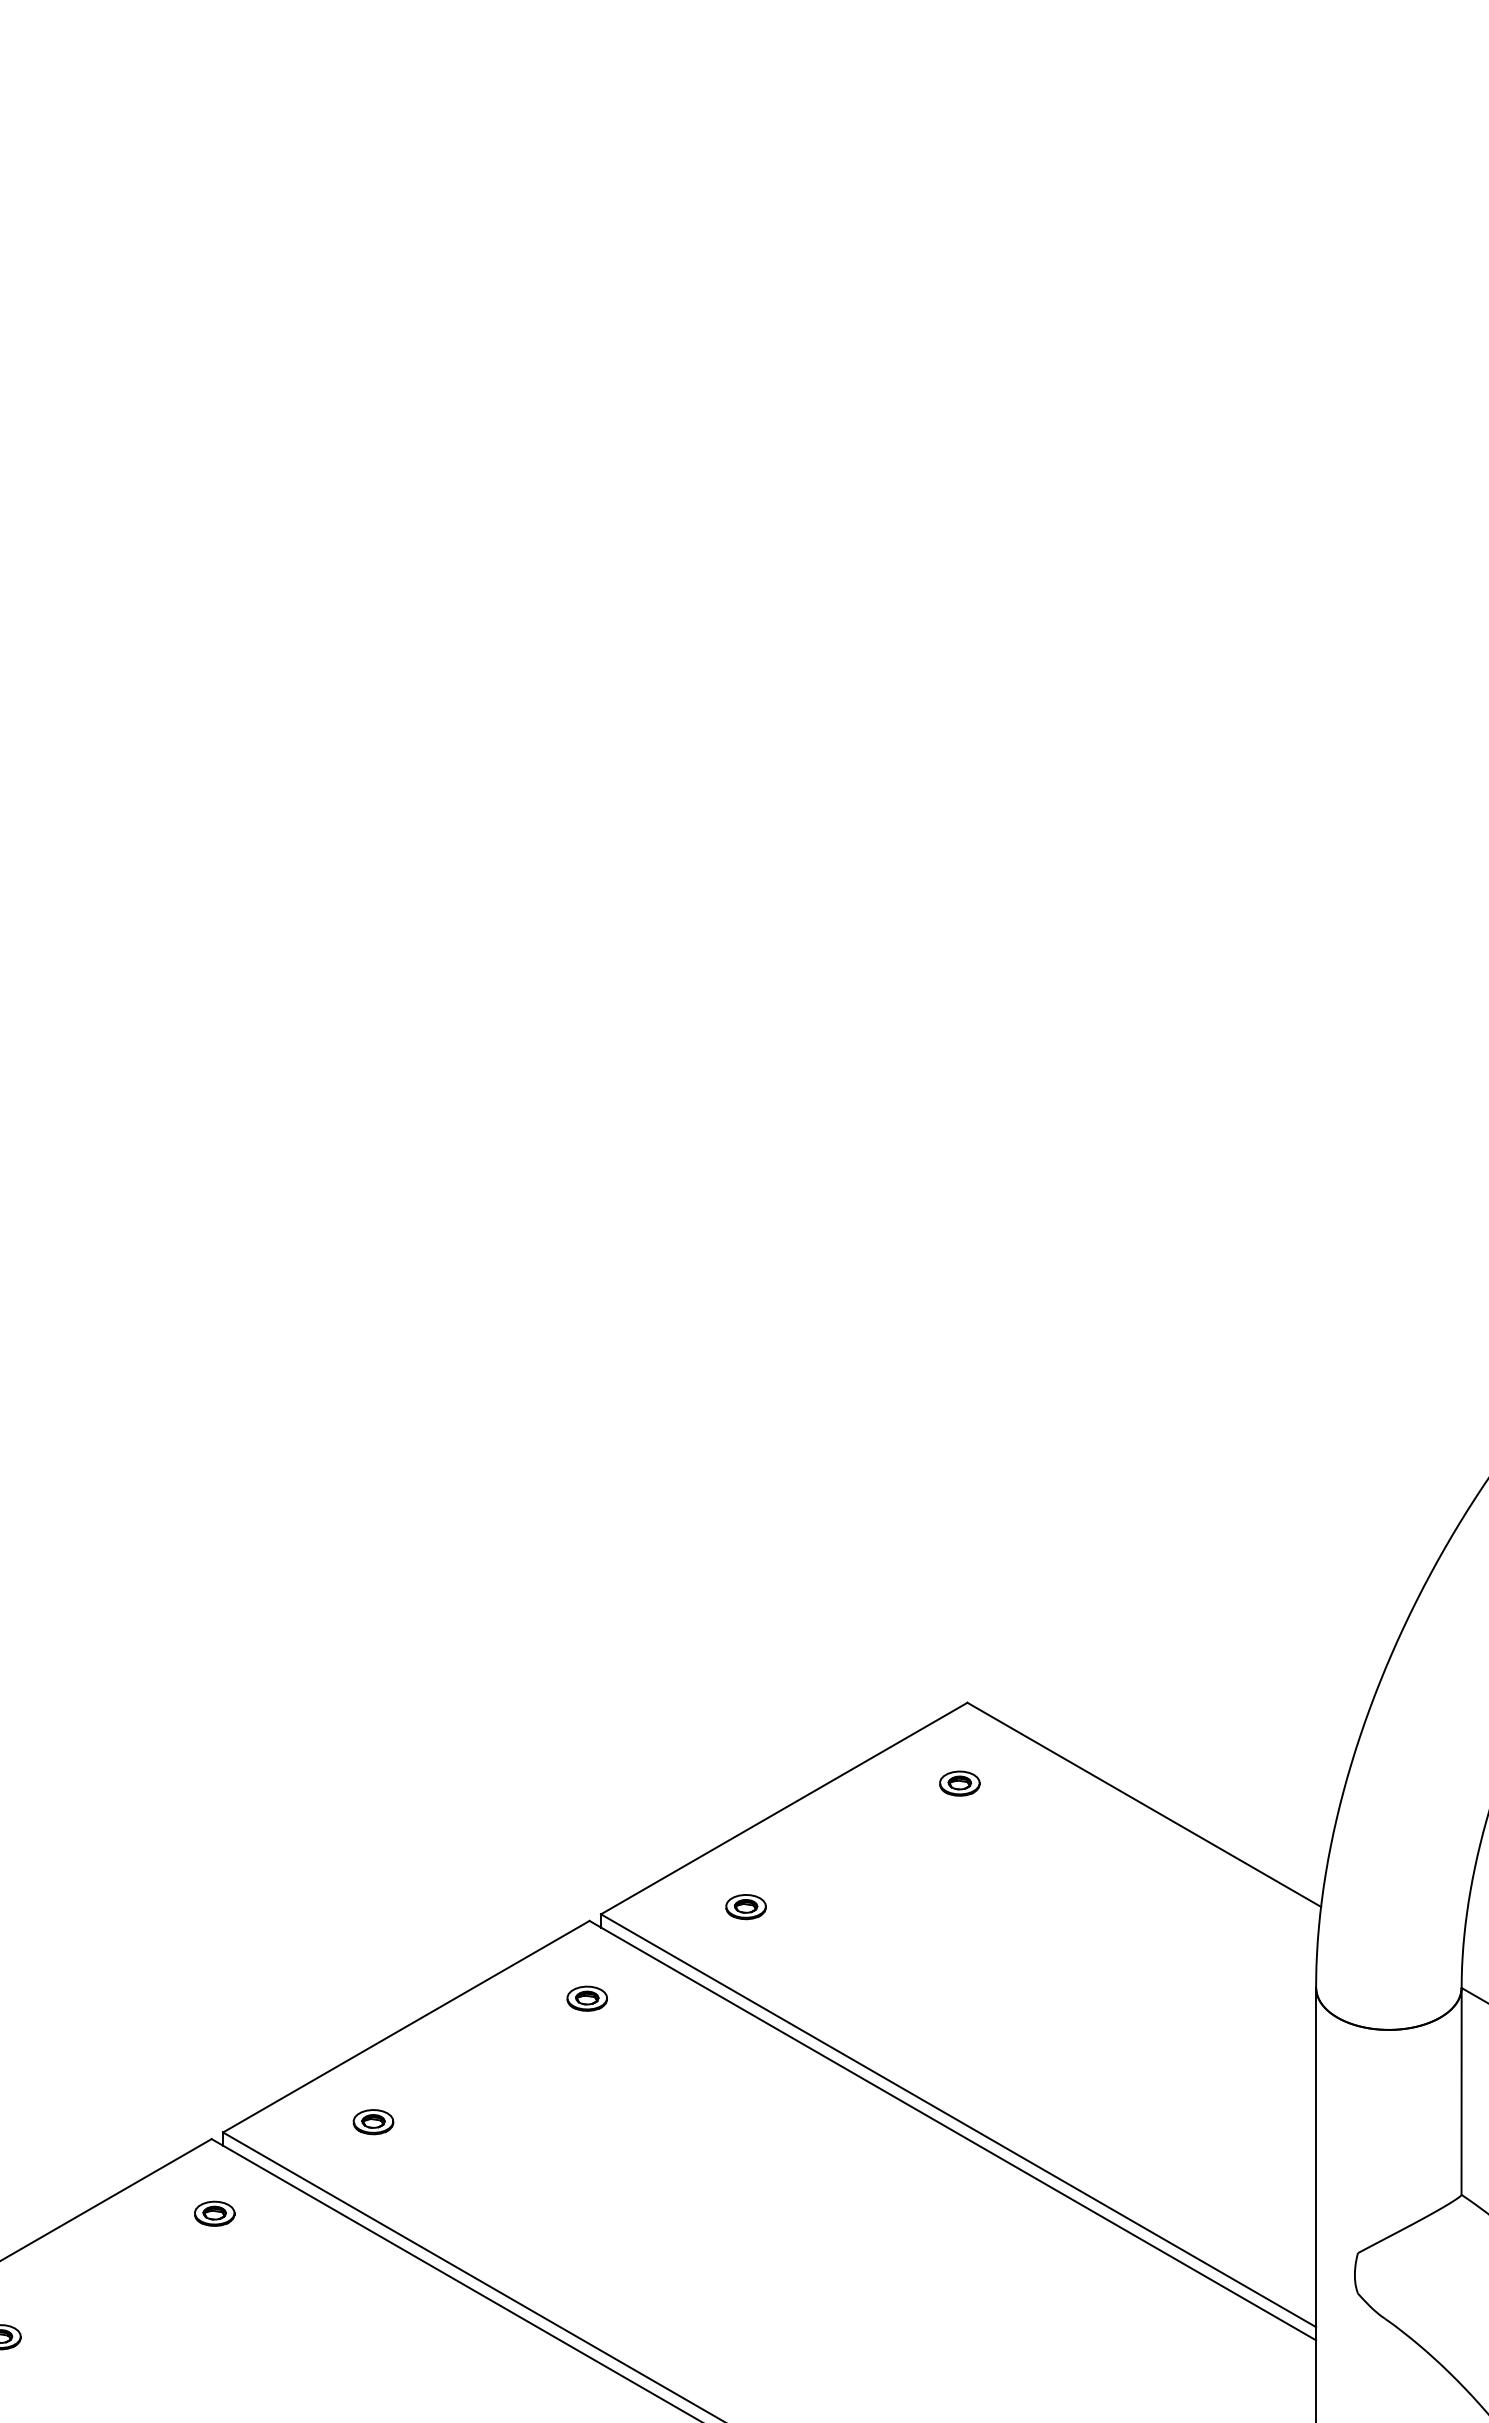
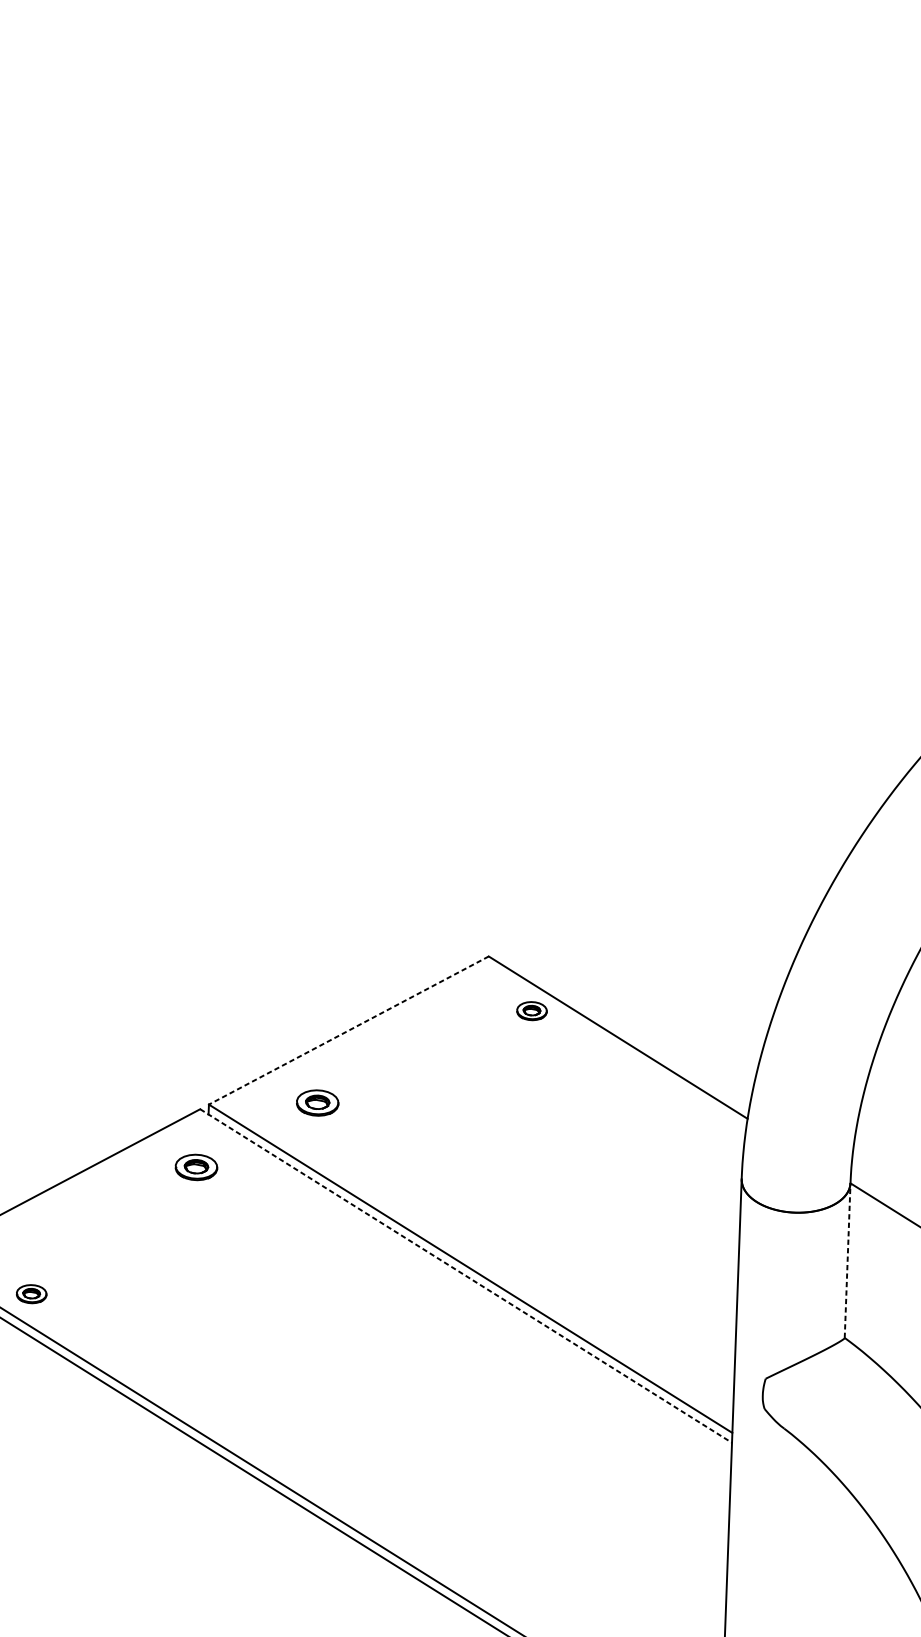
part: (959, 1783) -> (531, 1011), moved
line: (784, 1808) -> (349, 1030), solid -> dashed
part: (745, 1907) -> (317, 1103), size x1.4
part: (586, 1998) -> (195, 1167), size x1.4
line: (1461, 2090) -> (847, 1259), solid -> dashed
part: (373, 2122) -> (31, 1294), moved
line: (953, 2130) -> (466, 1275), solid -> dashed

